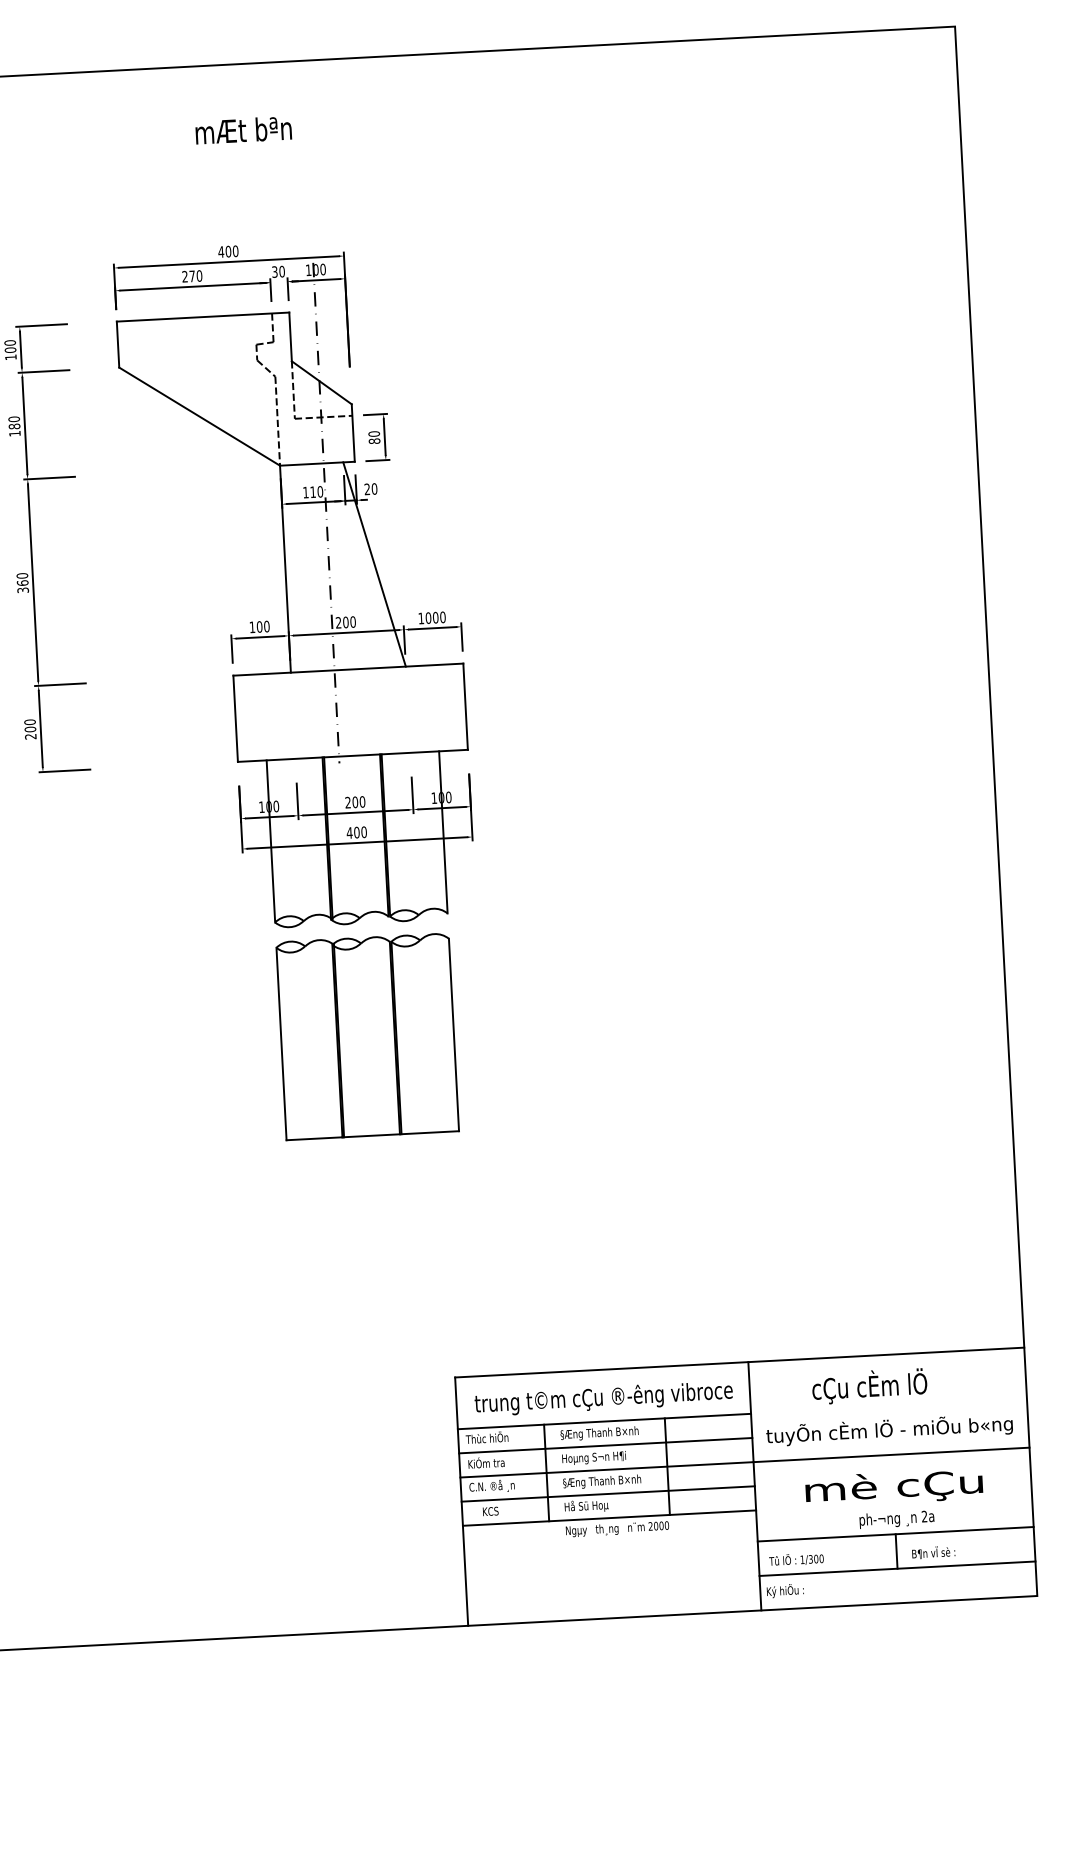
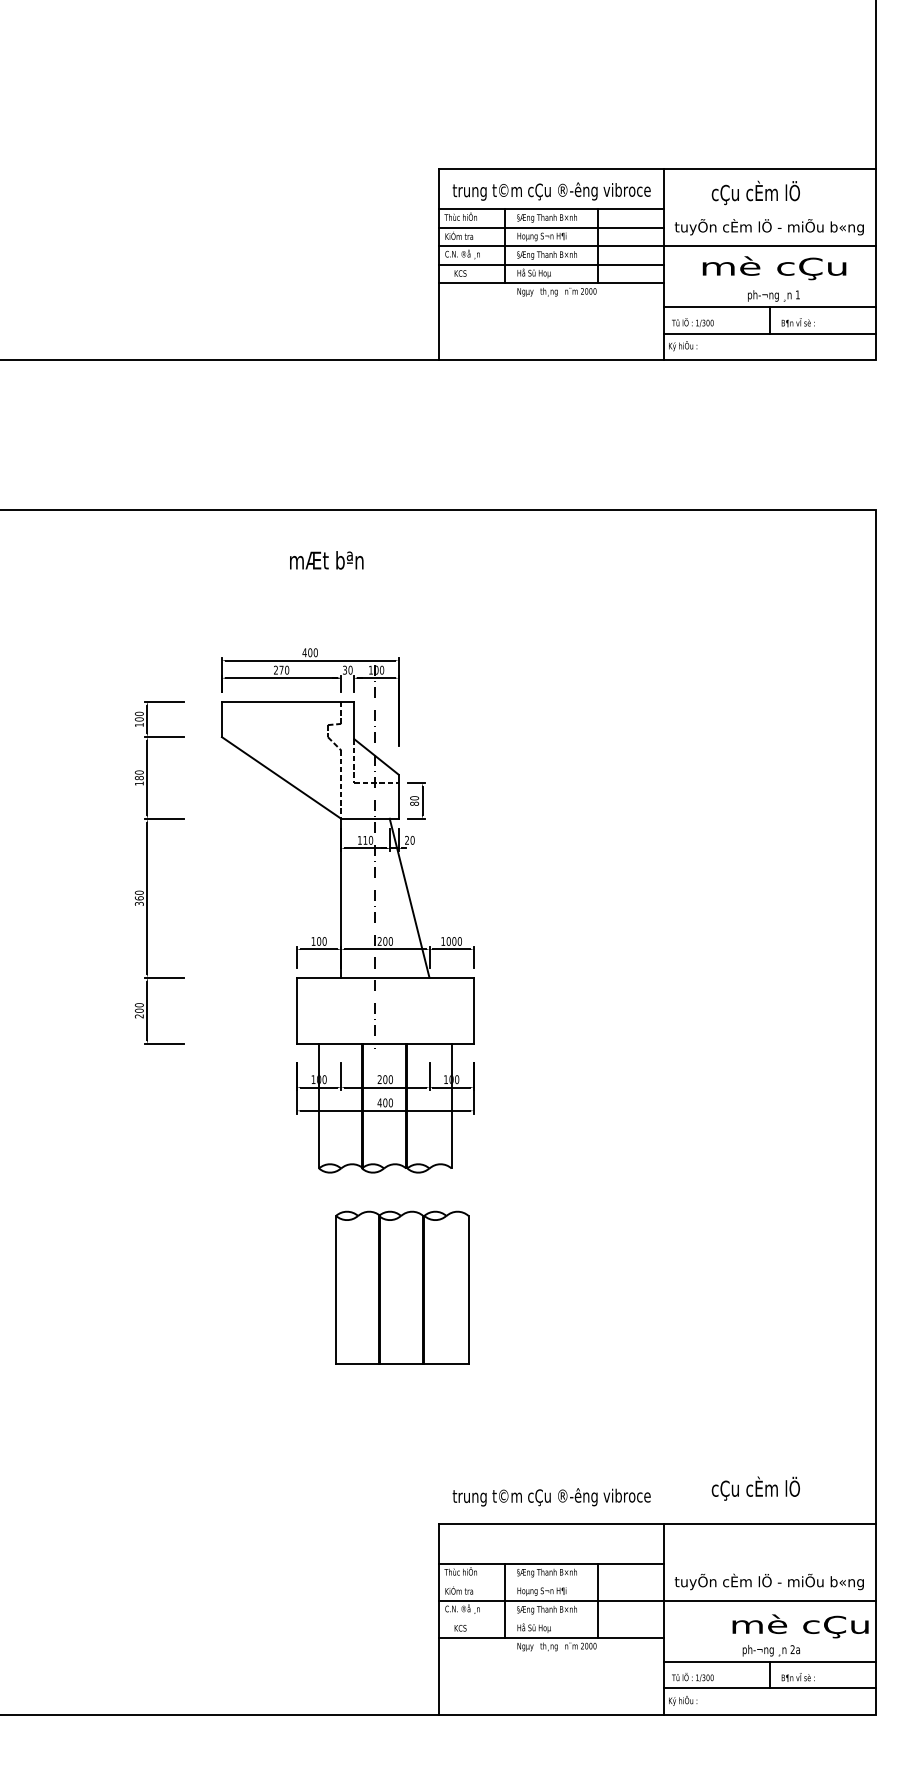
part: (367, 1036) -> (402, 1287), moved
text: (869, 1386) -> (755, 1488), moved
text: (603, 1398) -> (551, 1497), moved
line: (604, 1445) -> (550, 1582), removed
text: (894, 1488) -> (800, 1626), moved
line: (607, 1493) -> (550, 1619), removed

